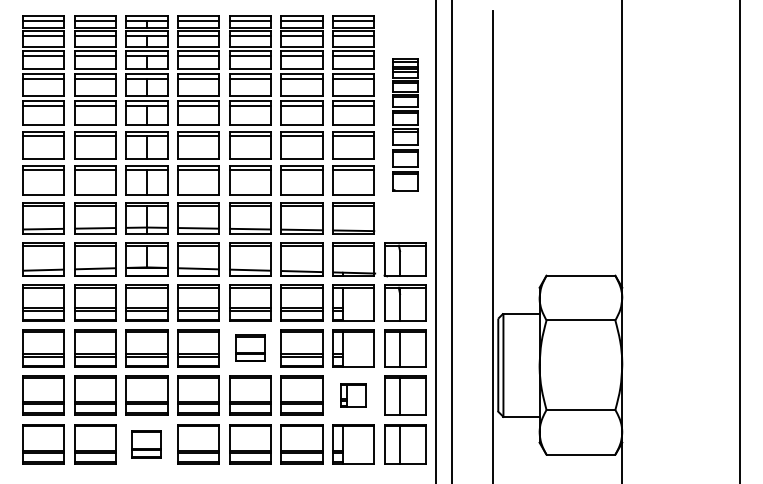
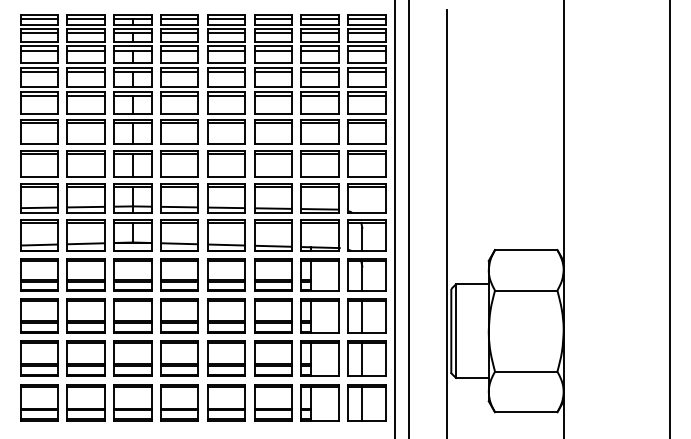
part: (405, 124) -> (367, 113), size x1.67
part: (250, 348) -> (226, 315), size x1.43
part: (353, 395) -> (320, 358), size x1.67
part: (146, 444) -> (132, 402), size x1.43

